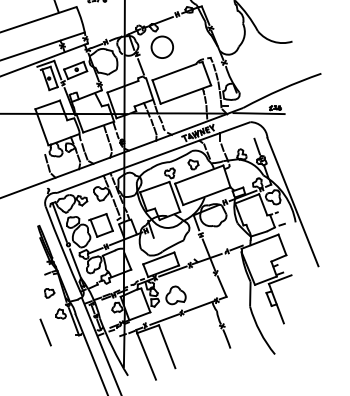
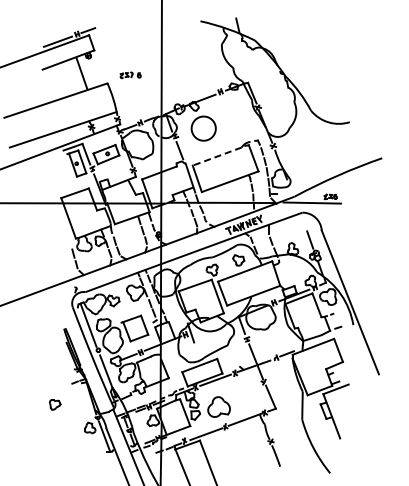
line: (173, 72) -> (216, 156), solid -> dashed
part: (49, 293) -> (55, 404), moved
line: (45, 332) -> (72, 448), removed

